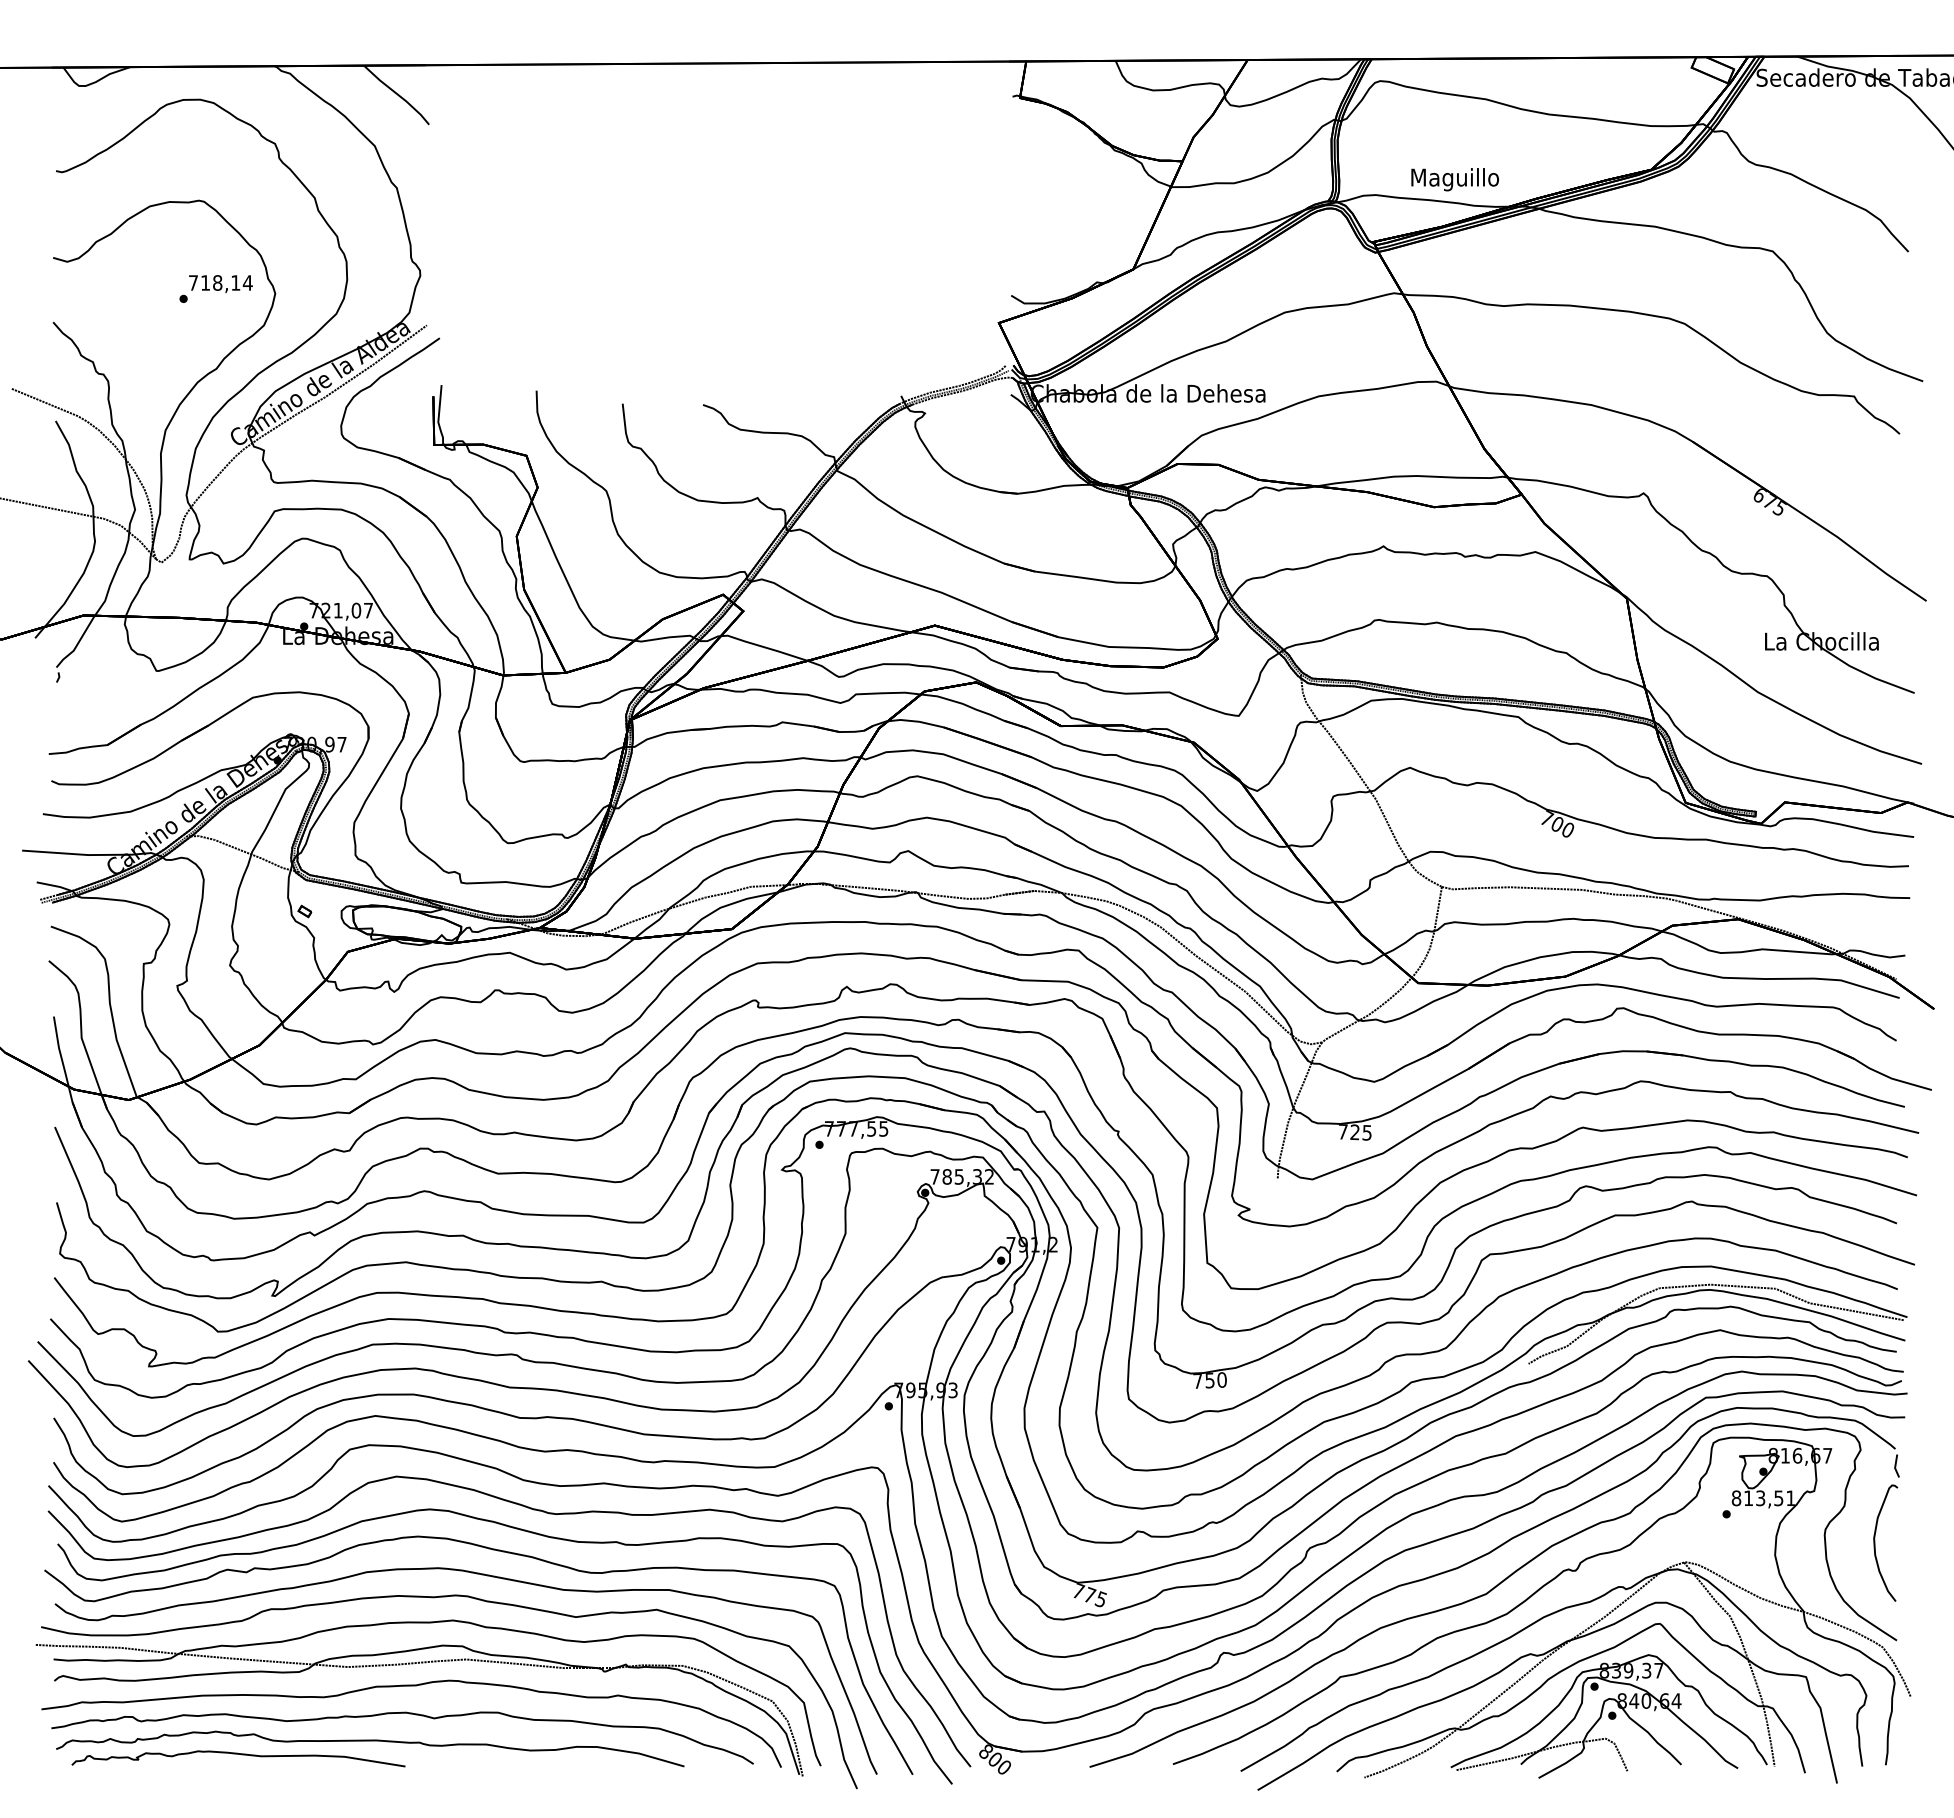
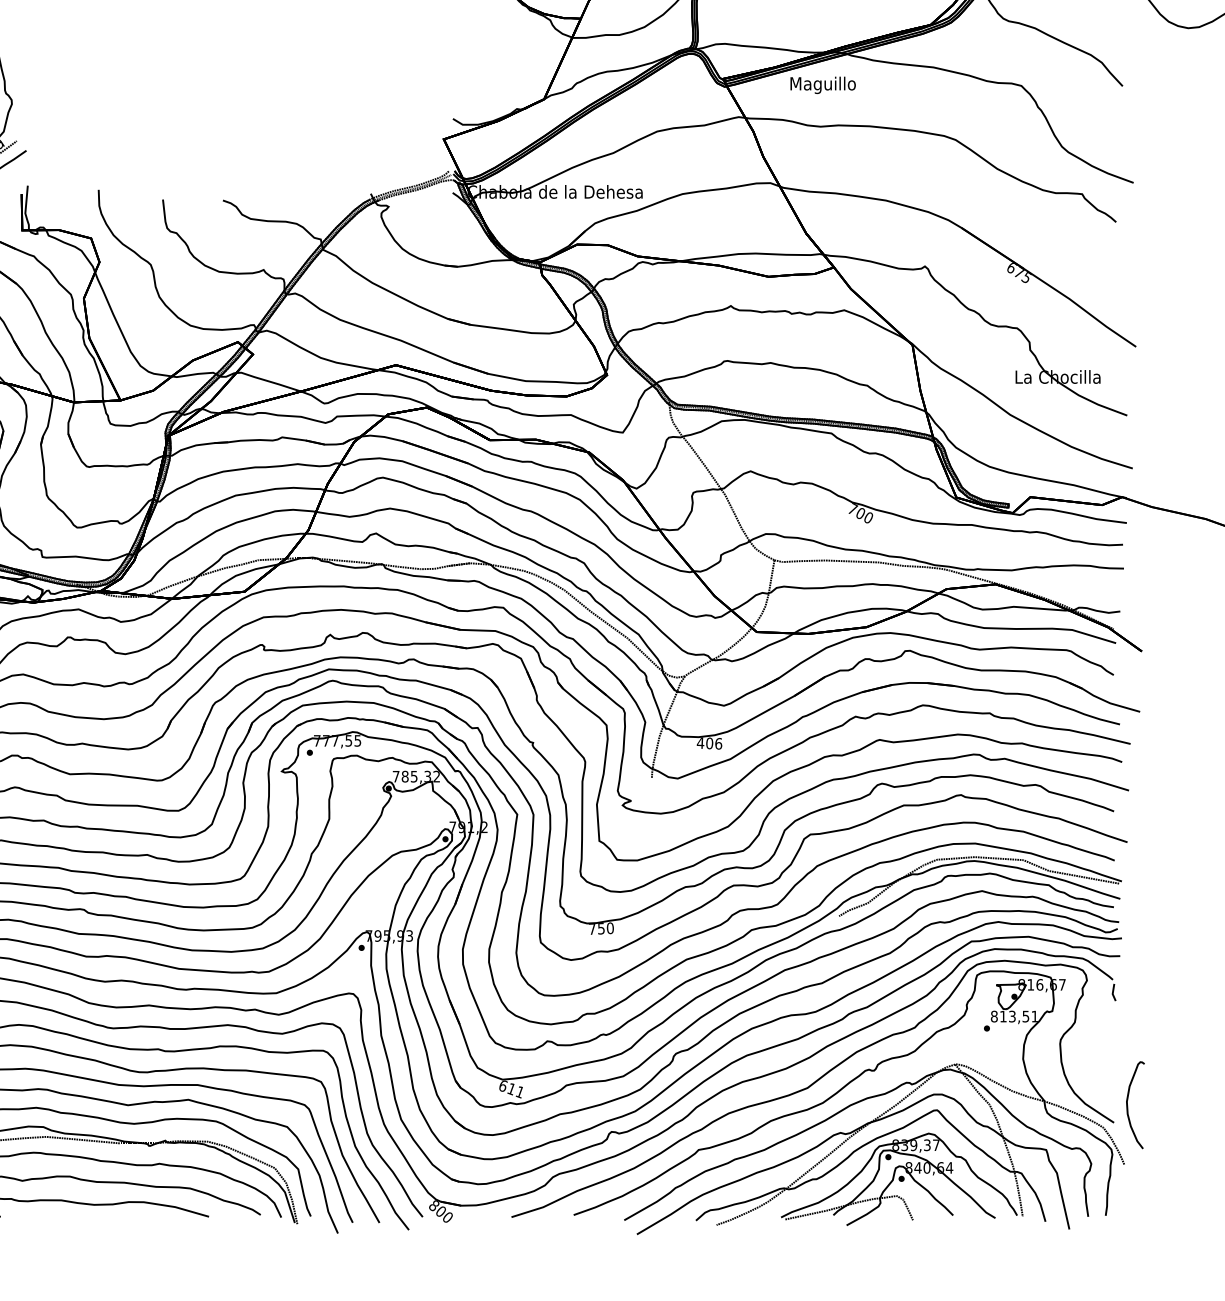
text: (1454, 179) -> (822, 85), moved
text: (1354, 1132) -> (709, 743), 725 -> 406
curve: (1875, 1542) -> (1127, 1104), moved
text: (1089, 1595) -> (511, 1089), 775 -> 611

